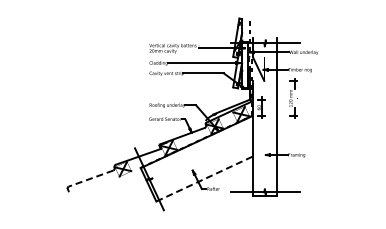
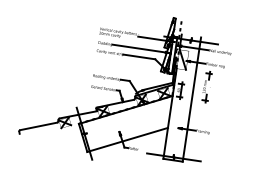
line: (91, 178) -> (39, 126), dashed -> solid
line: (204, 178) -> (127, 139), dashed -> solid

